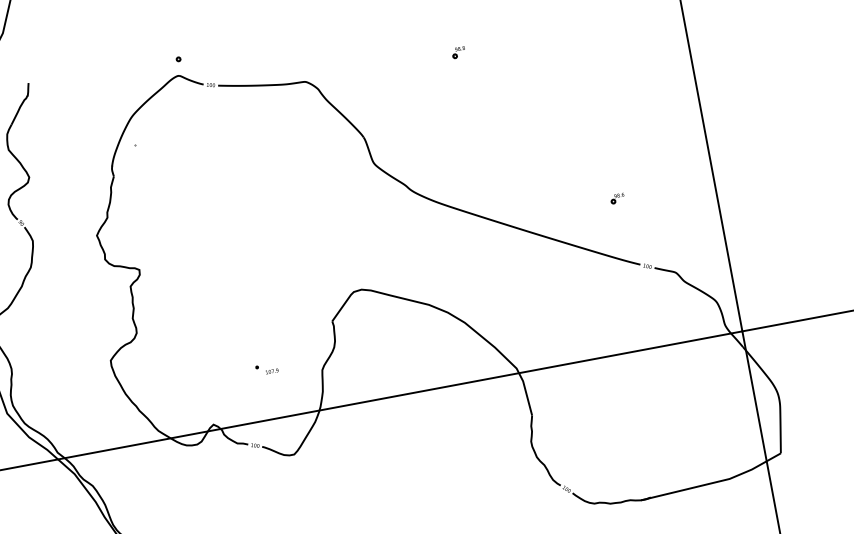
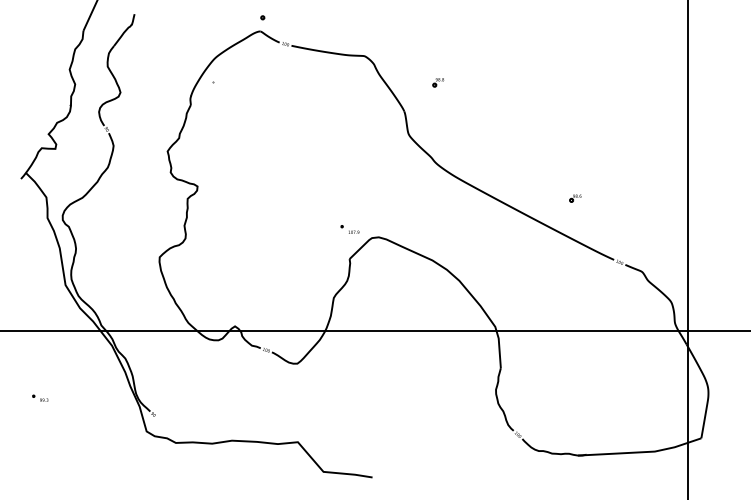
part: (458, 52) -> (438, 82), moved
part: (617, 198) -> (575, 198), moved
part: (266, 369) -> (349, 229), moved

